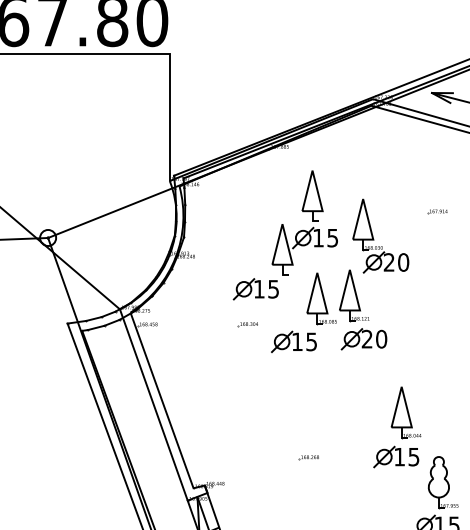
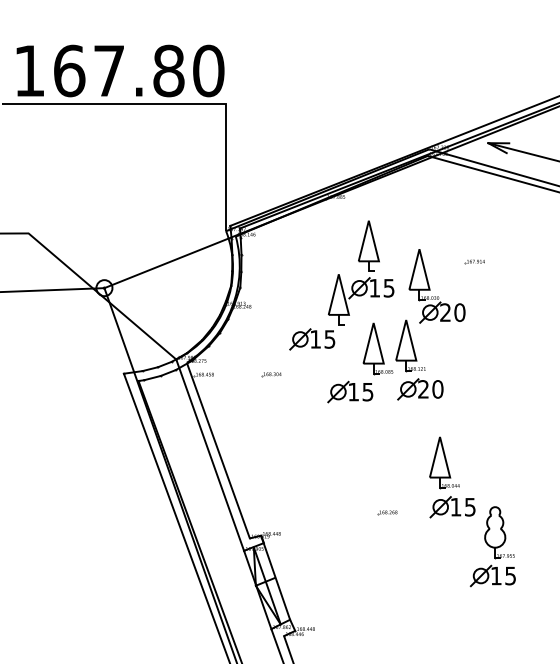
part: (437, 211) -> (474, 261), moved
part: (248, 324) -> (271, 374), moved
part: (406, 412) -> (444, 462), moved
part: (309, 457) -> (387, 512), moved

